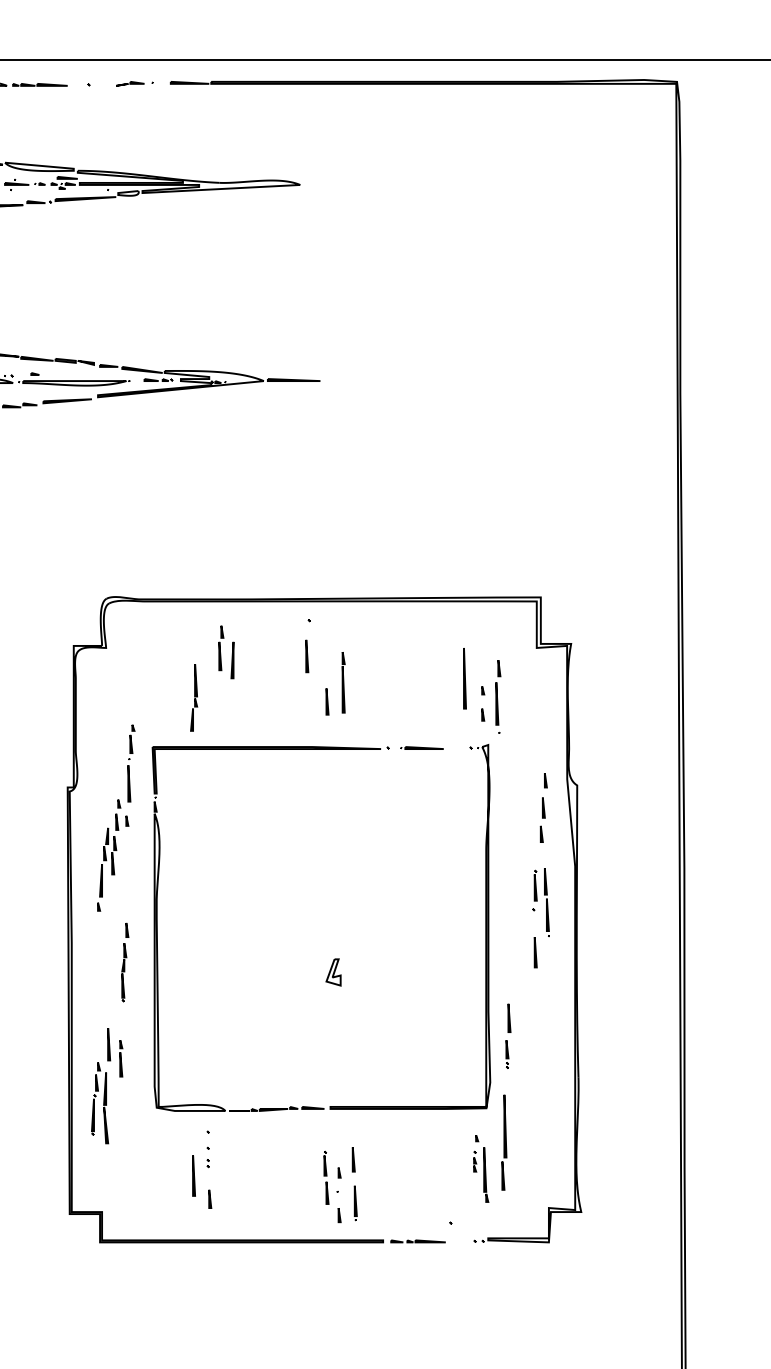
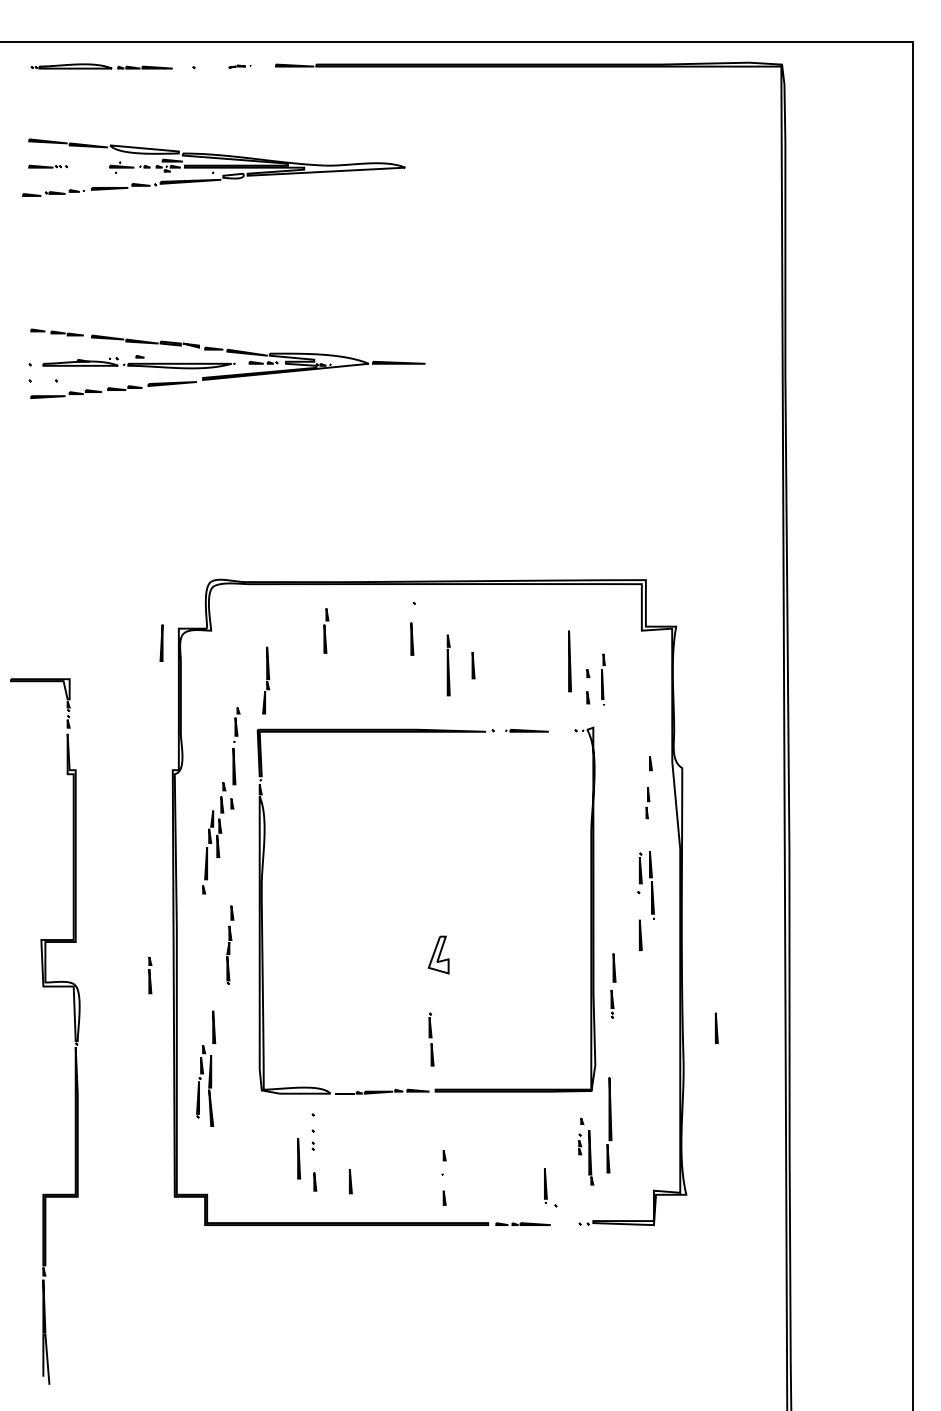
part: (134, 83) -> (239, 66), size x0.6
line: (232, 659) -> (161, 642), moved
part: (498, 696) -> (603, 679), size x0.7
part: (194, 697) -> (266, 680), moved
line: (327, 701) -> (473, 665), moved
part: (542, 819) -> (647, 802), size x0.7
part: (333, 972) -> (438, 955), size x1.4
part: (508, 1035) -> (613, 985), moved
line: (611, 1044) -> (716, 1027), added
line: (121, 1058) -> (150, 975), moved
line: (353, 1159) -> (350, 1181), moved
part: (326, 1177) -> (431, 1039), moved
line: (355, 1202) -> (545, 1185), moved

